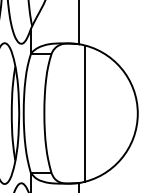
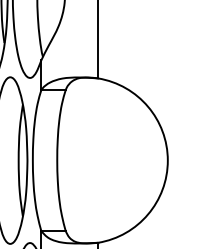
line: (85, 113) -> (105, 160), removed

